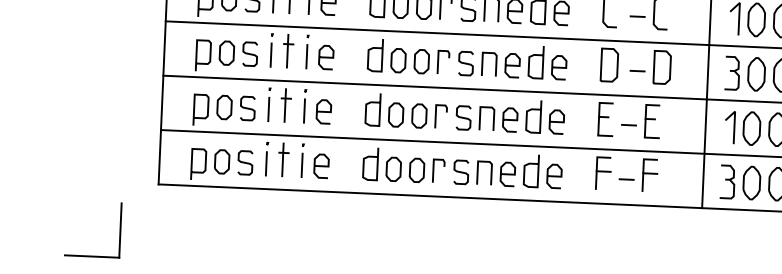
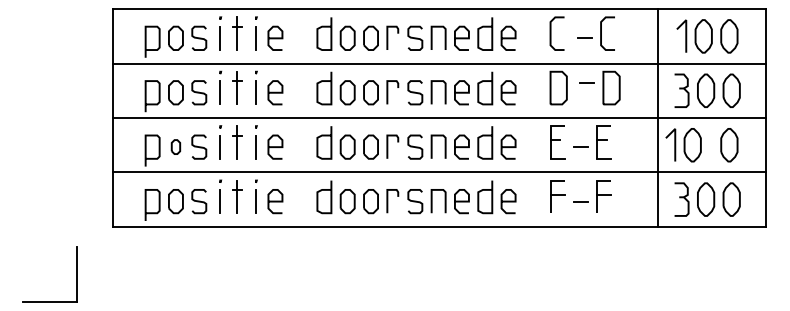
line: (637, 70) -> (586, 82), moved
part: (224, 106) -> (175, 146), size x0.6
part: (742, 128) -> (683, 145), moved

